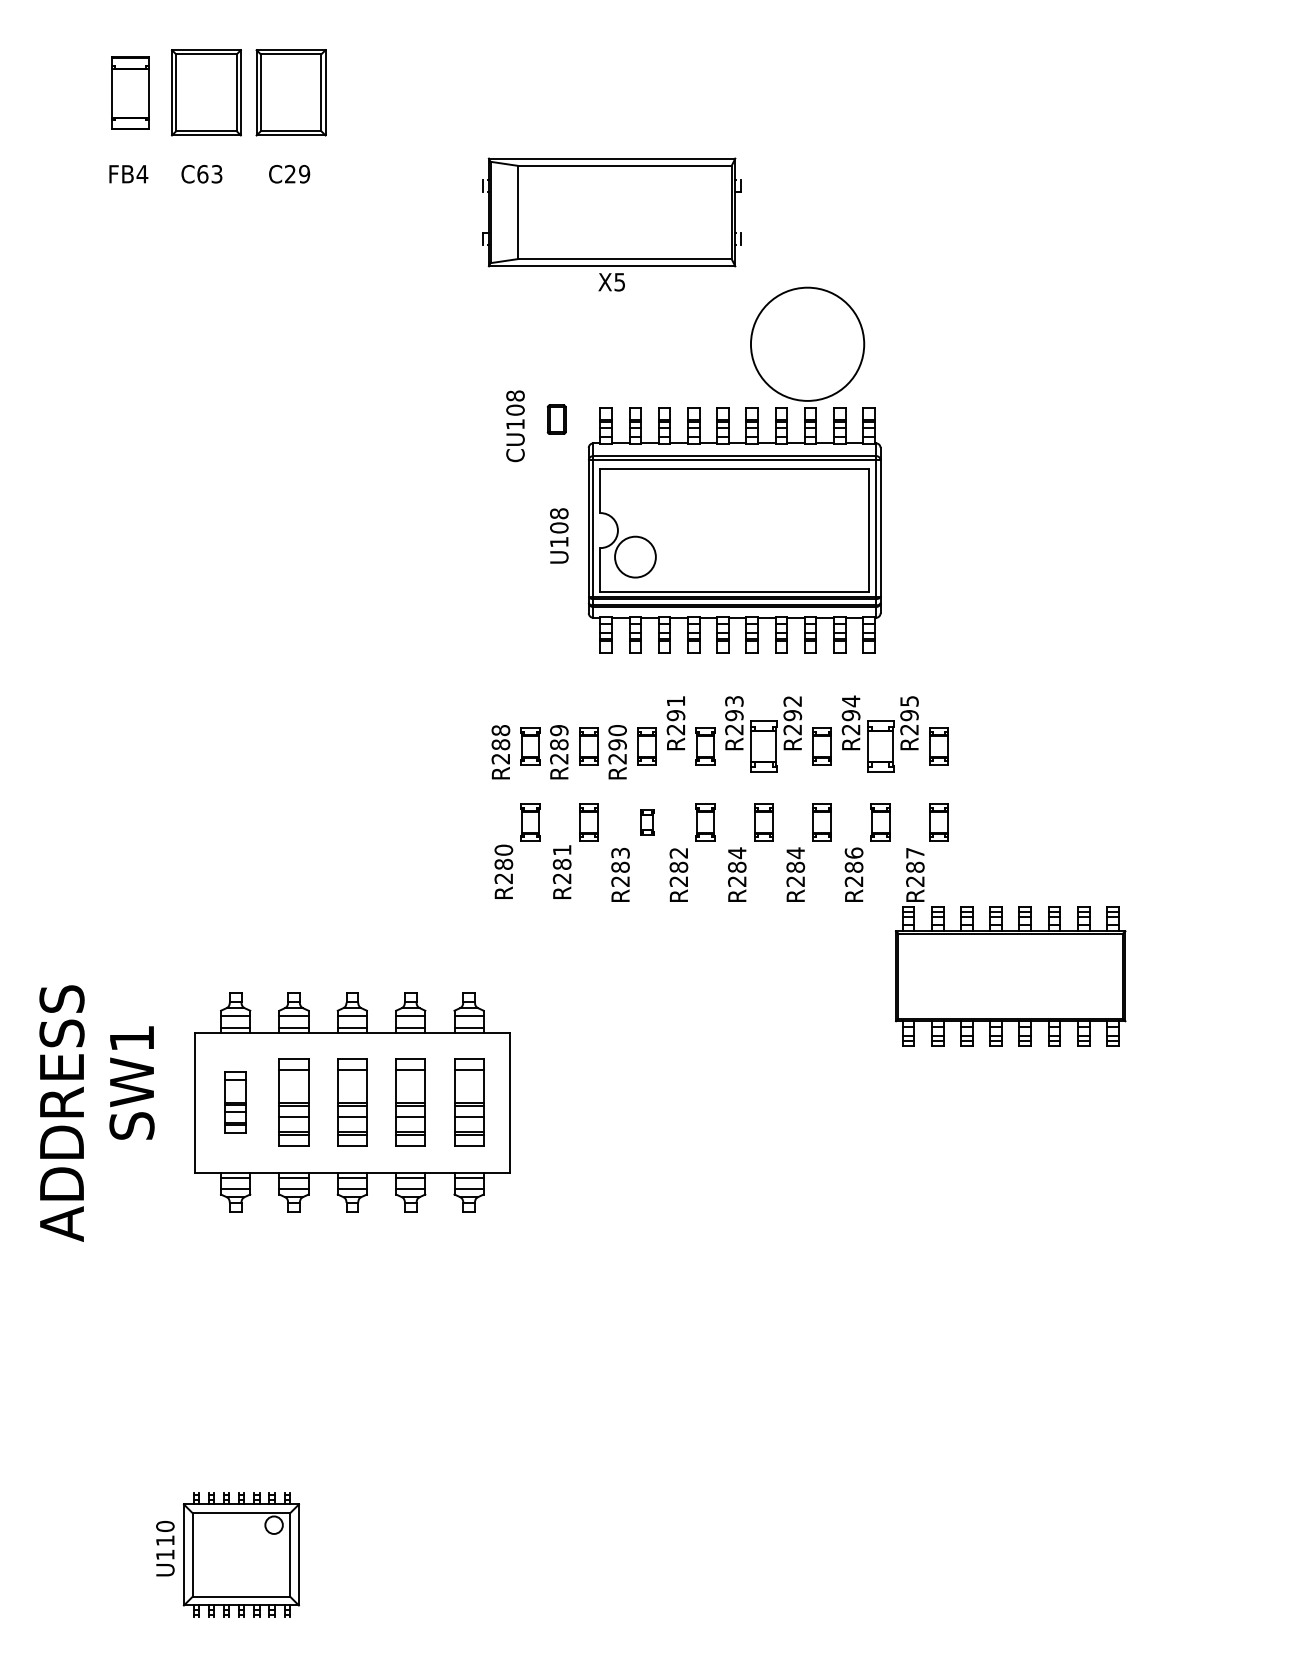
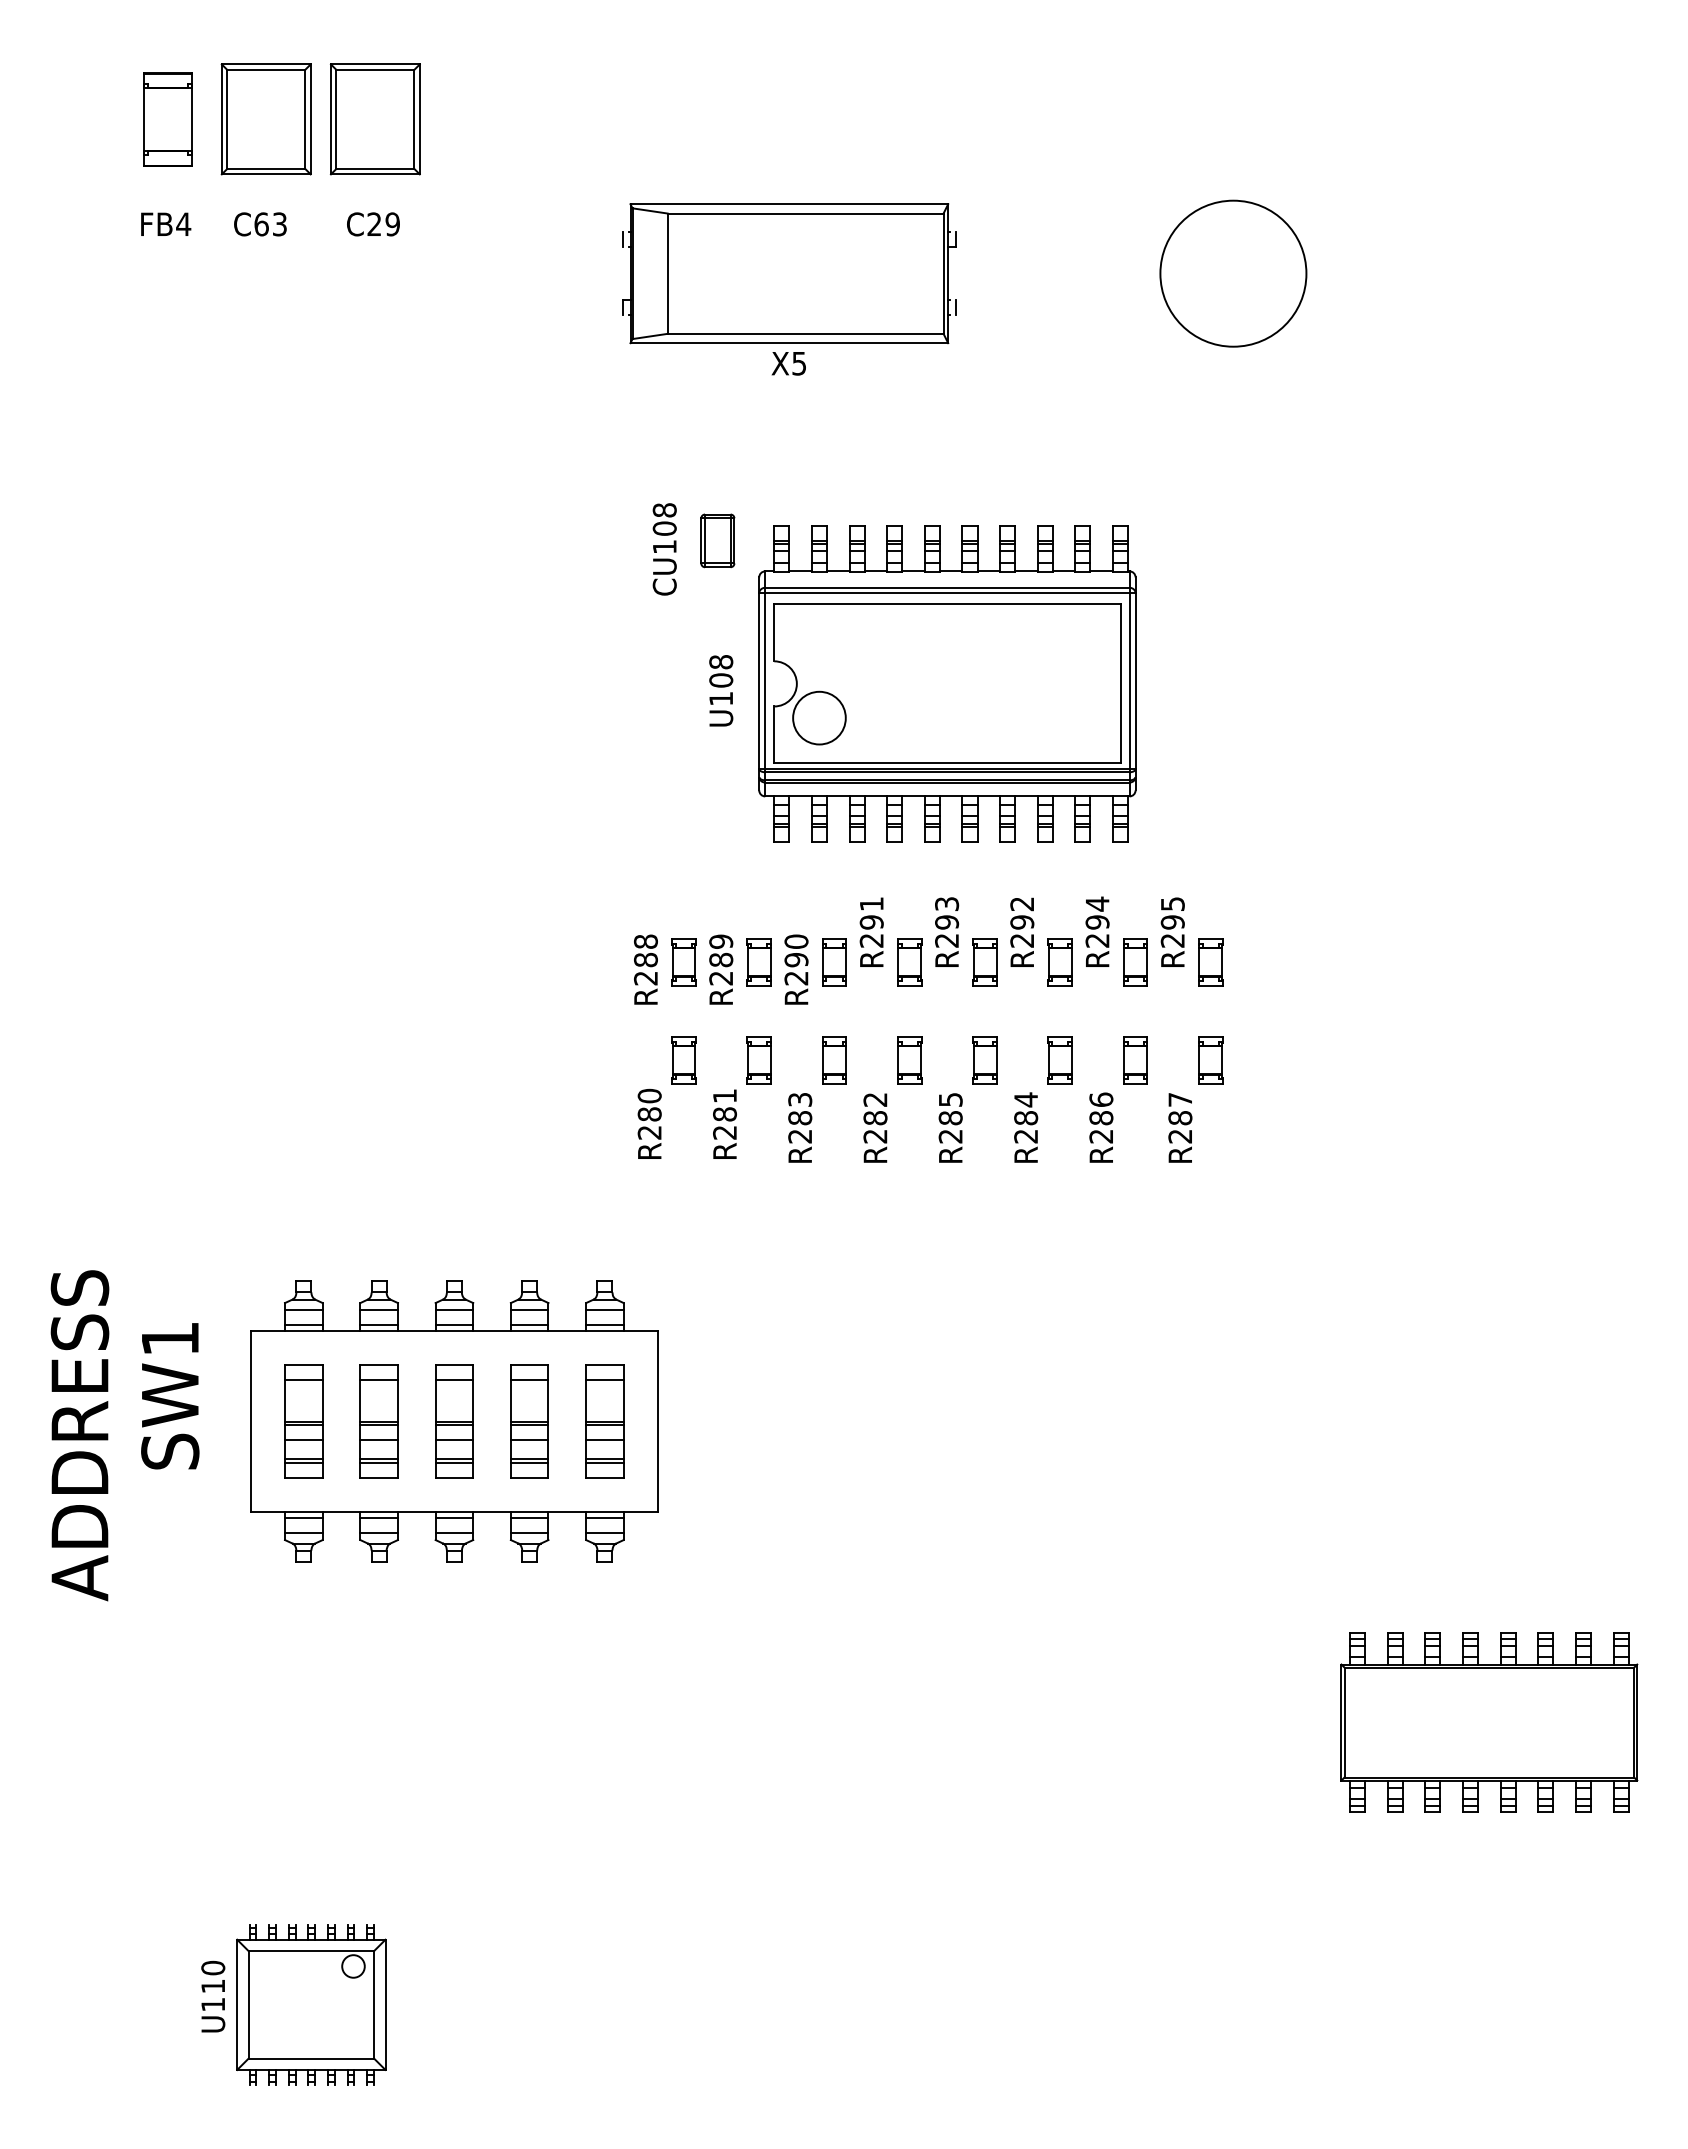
circle: (807, 344) -> (1233, 273), moved
part: (556, 419) -> (717, 540), size x1.43
part: (763, 746) -> (984, 962), size x0.71
part: (880, 746) -> (1135, 962), size x0.71
part: (647, 822) -> (834, 1060), size x1.43
text: (737, 852) -> (950, 1099), R284 -> R285
part: (1010, 976) -> (1489, 1722), moved
part: (235, 1102) -> (303, 1421), size x1.43

